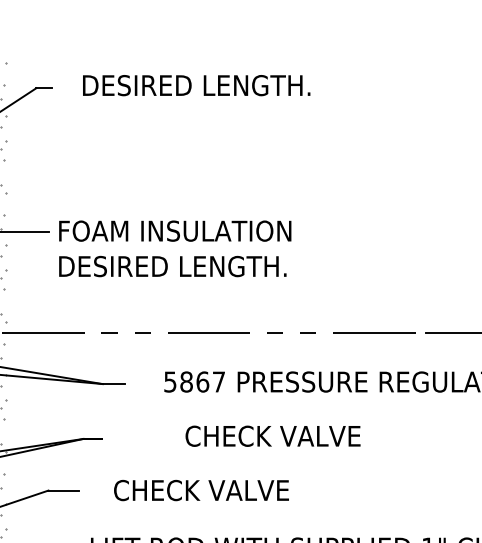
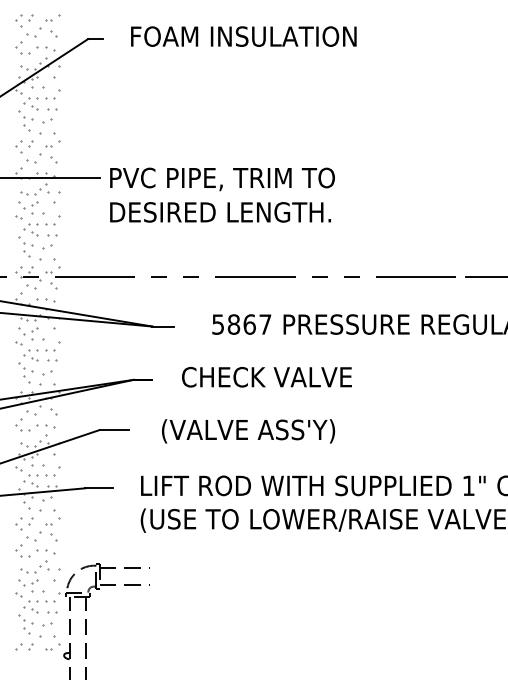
text: (196, 85) -> (243, 36), DESIRED LENGTH. -> FOAM INSULATION
text: (175, 232) -> (223, 179), FOAM INSULATION -> PVC PIPE, TRIM TO
text: (272, 436) -> (266, 377), moved
text: (201, 492) -> (248, 431), CHECK VALVE -> (VALVE ASS'Y)

